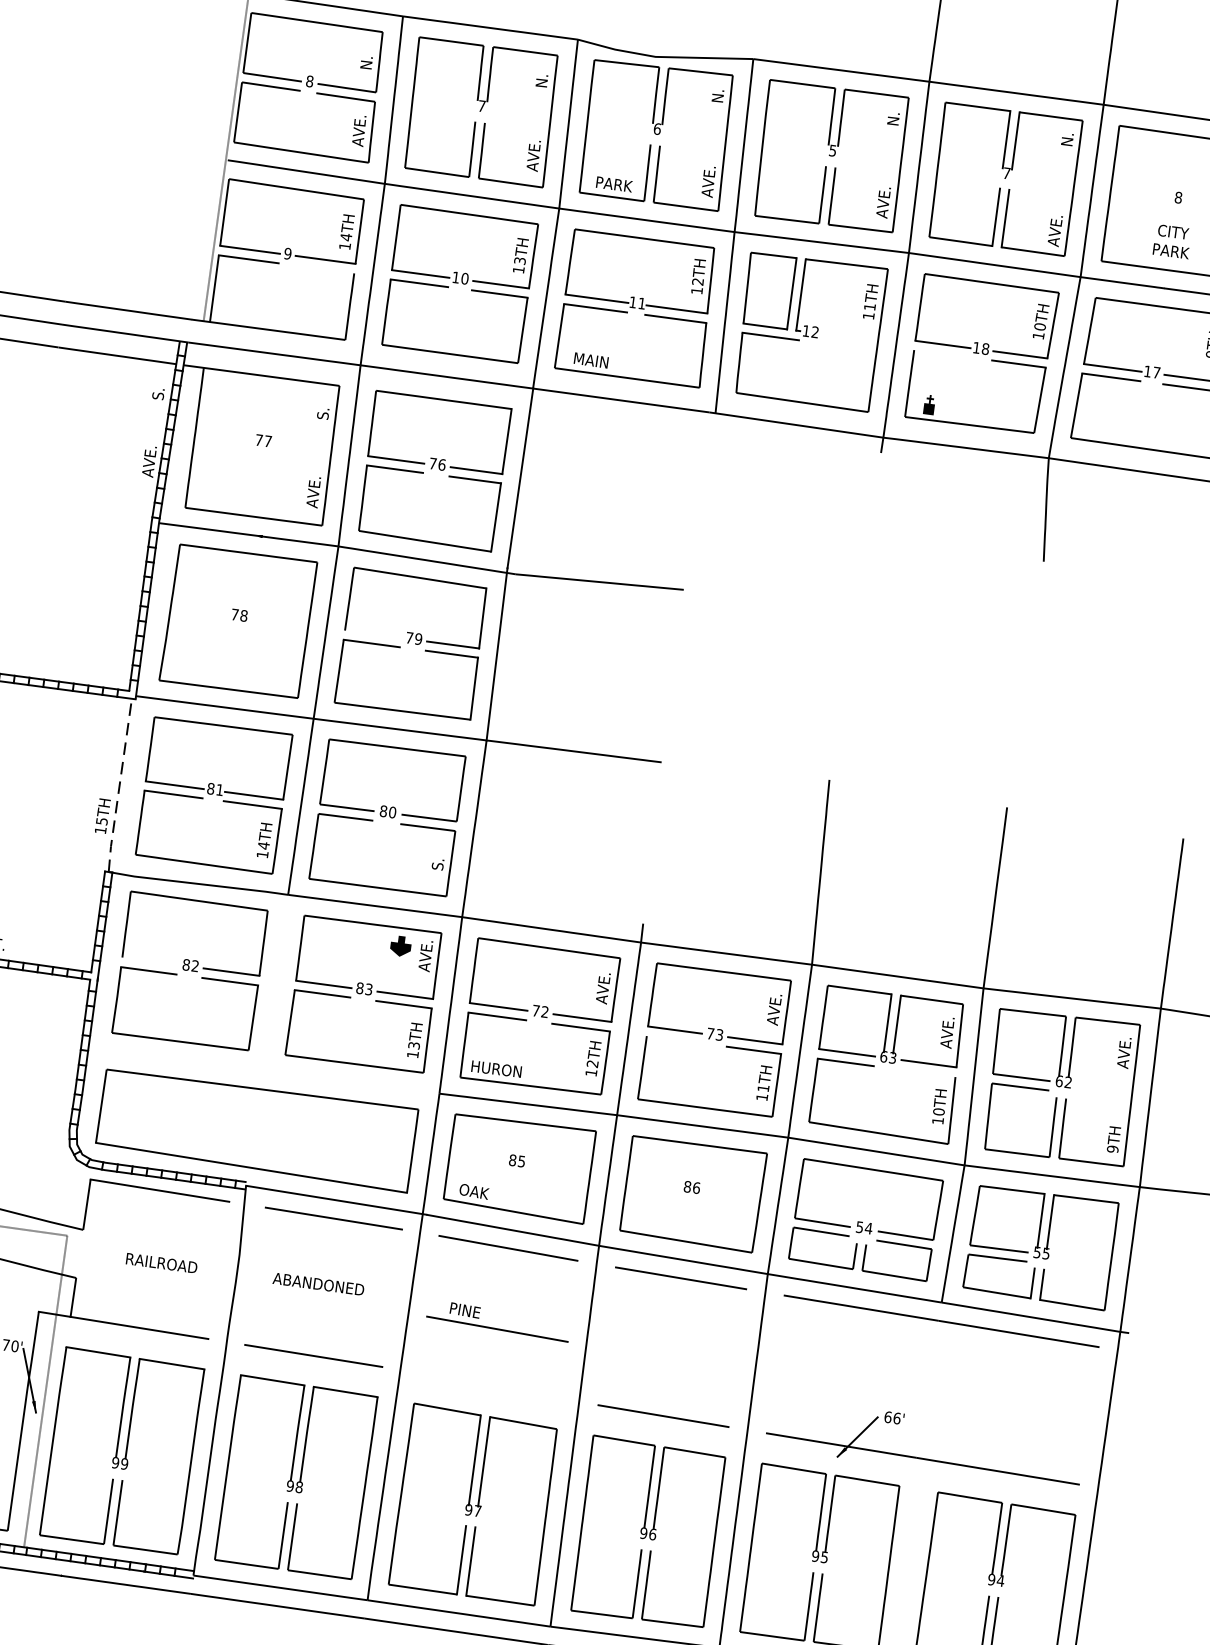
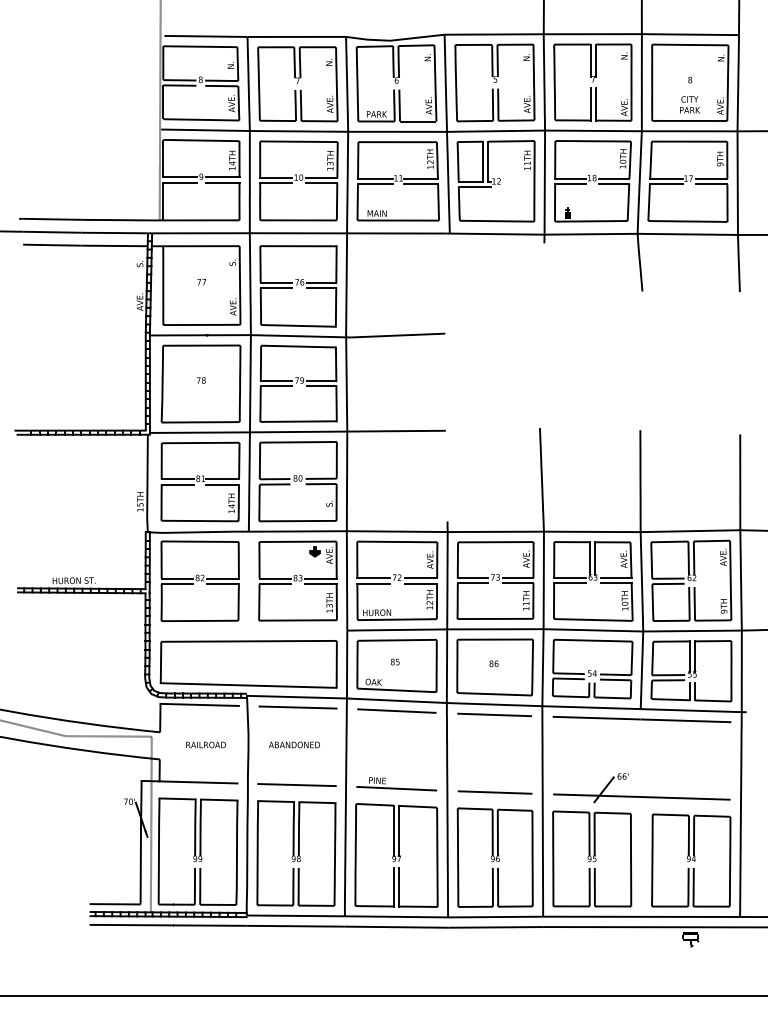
line: (324, 268) -> (222, 182), added
line: (941, 352) -> (570, 183), added
line: (372, 634) -> (276, 381), added
line: (119, 787) -> (147, 484), dashed -> solid
line: (148, 960) -> (176, 578), added
line: (672, 1039) -> (472, 583), added
line: (926, 1073) -> (615, 583), added
part: (497, 1321) -> (396, 784), moved

